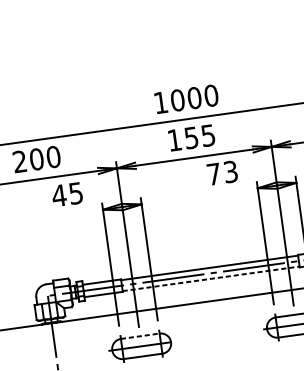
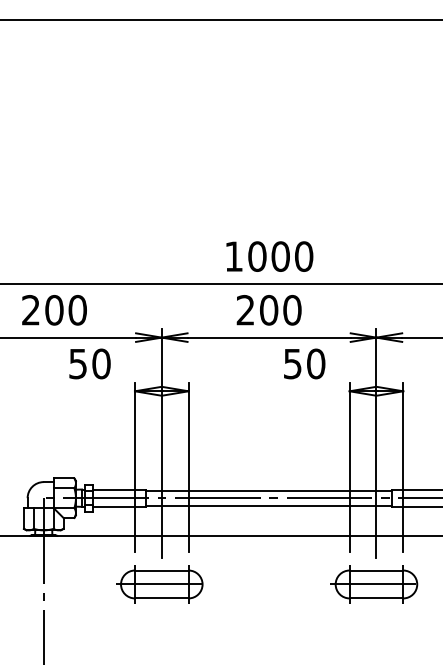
text: (191, 137) -> (268, 309), 155 -> 200
text: (222, 172) -> (304, 363), 73 -> 50
text: (67, 194) -> (89, 363), 45 -> 50
line: (211, 278) -> (269, 505), dashed -> solid
line: (140, 336) -> (161, 570), dashed -> solid

